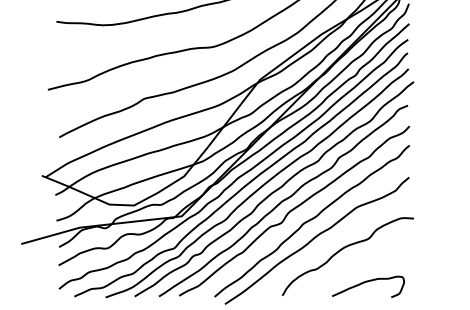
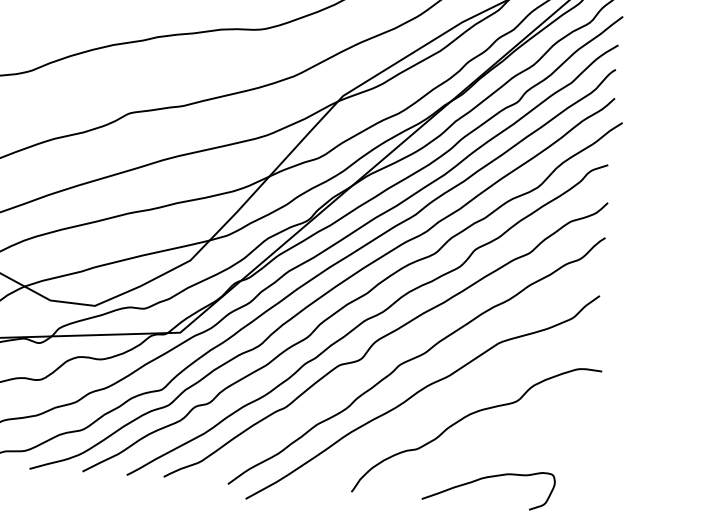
curve: (367, 282) -> (488, 479), moved

